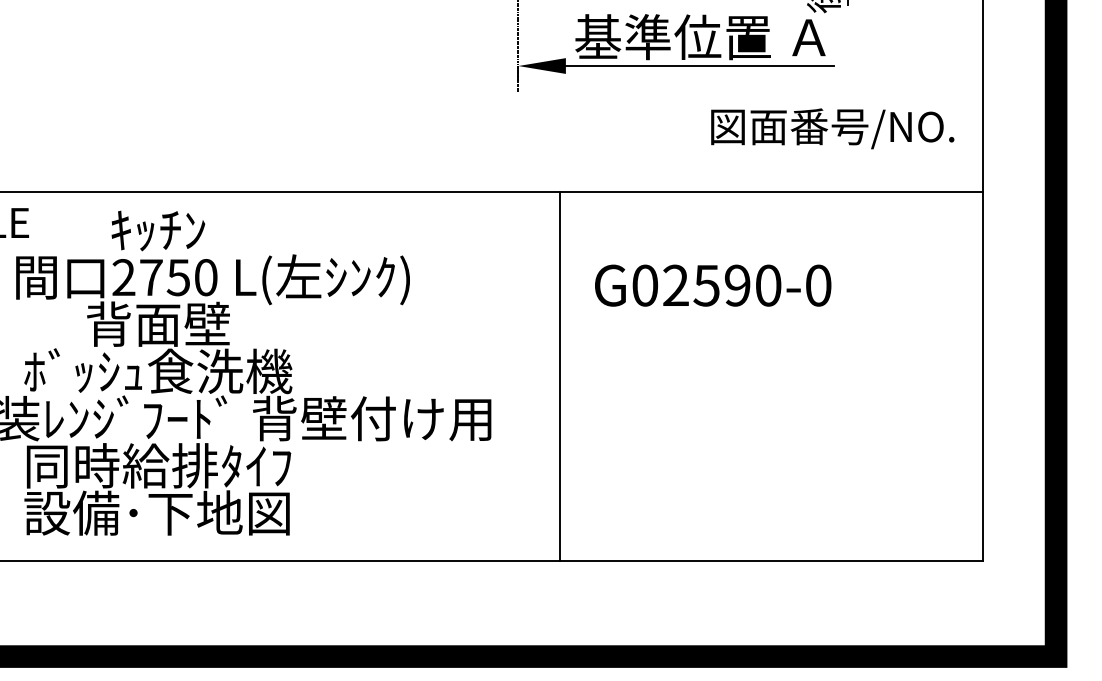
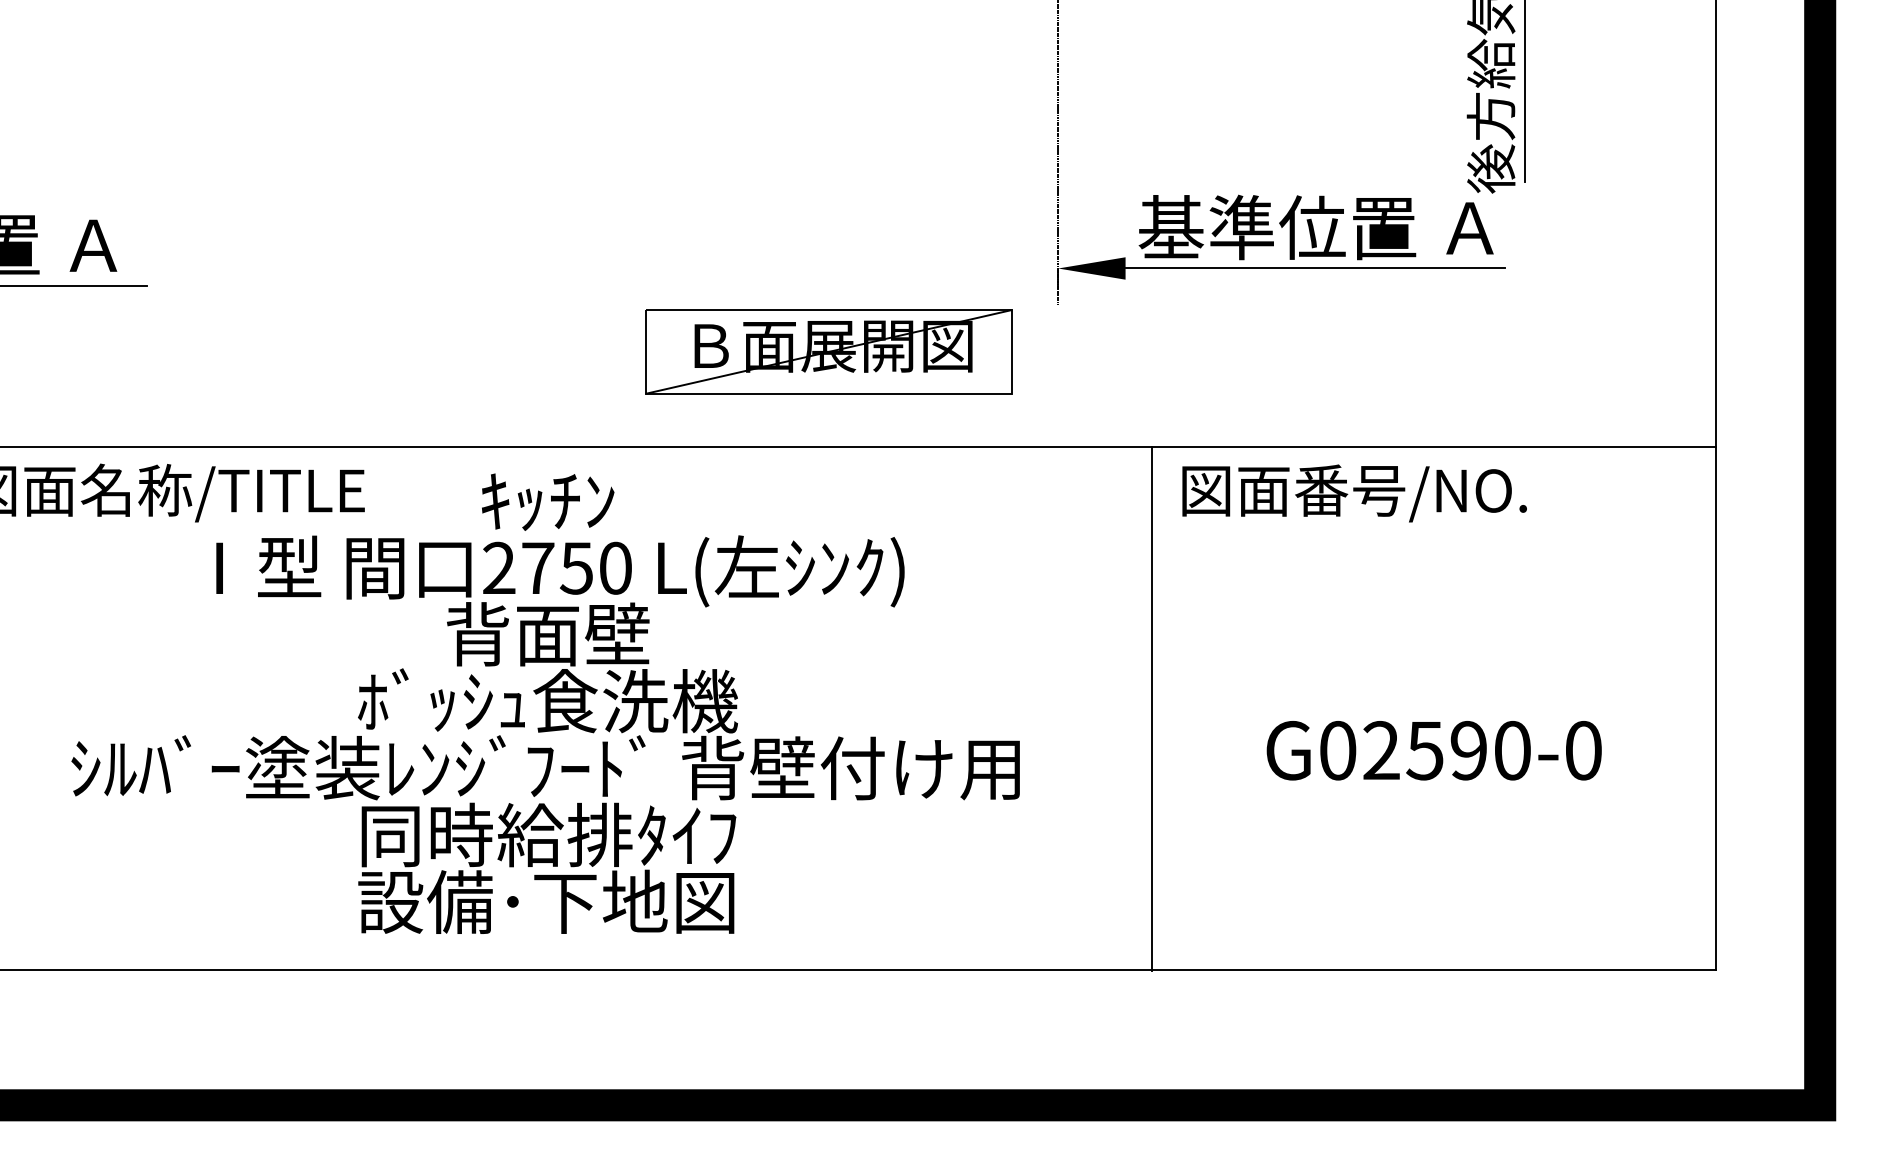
part: (356, 124) -> (828, 351), added
text: (832, 128) -> (1354, 493), moved
text: (712, 285) -> (1433, 750), moved
line: (559, 376) -> (1151, 708), moved

